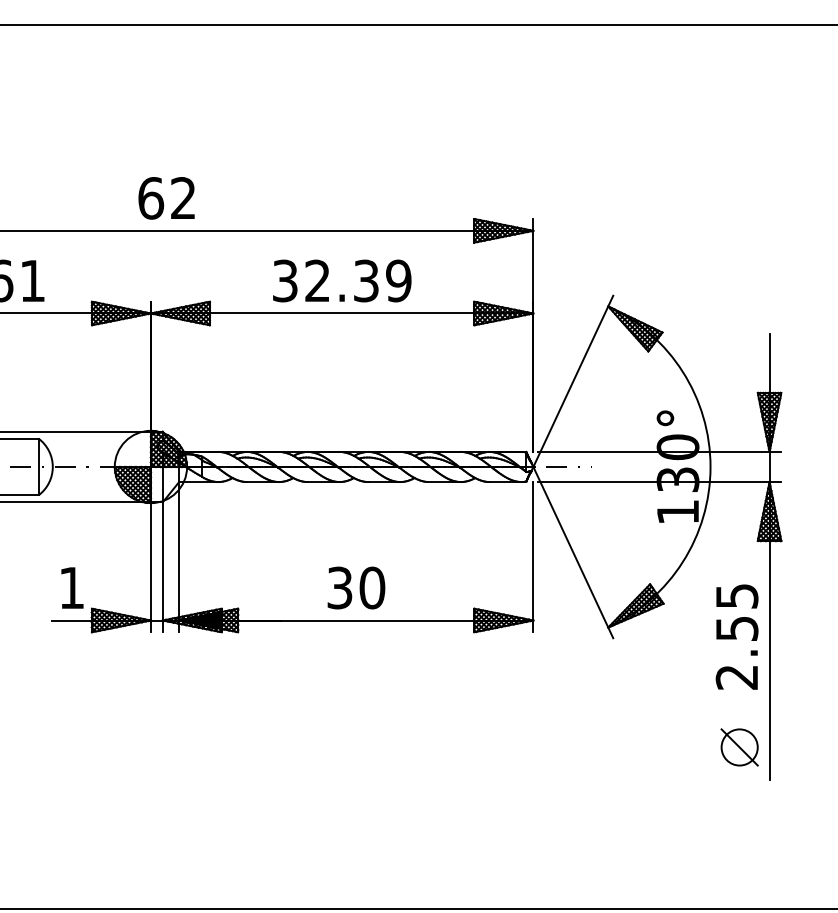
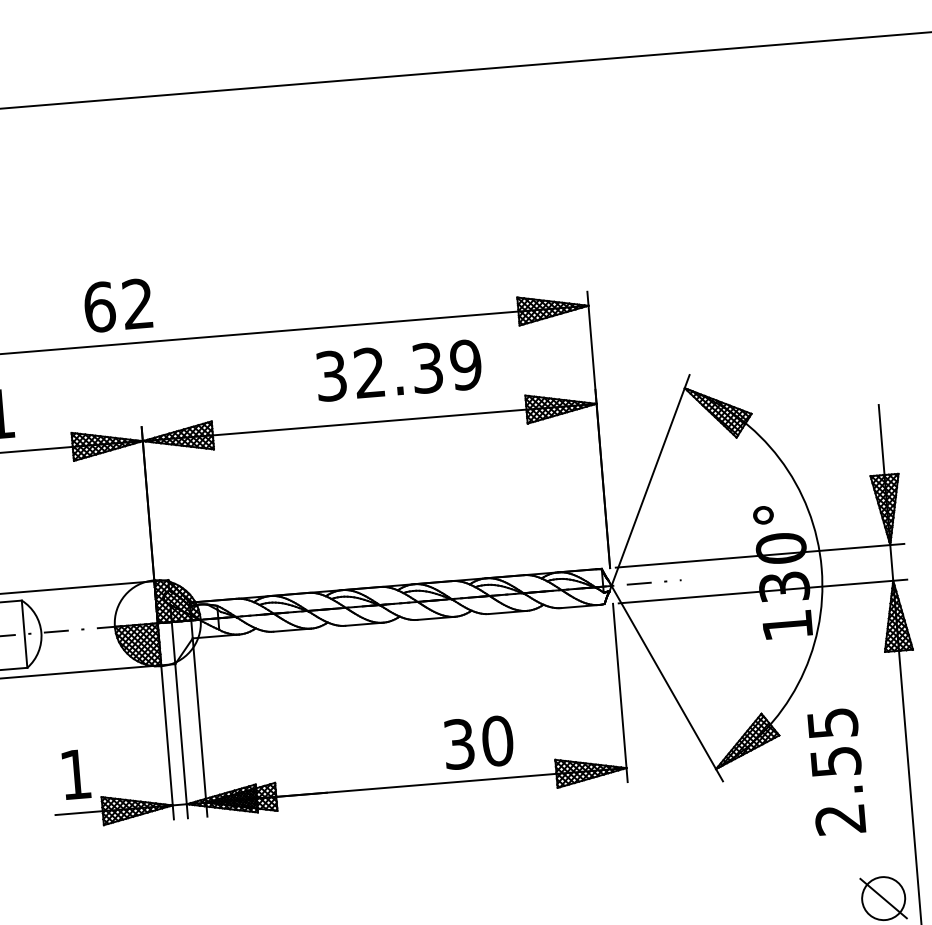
text: (166, 198) -> (118, 305), moved
text: (342, 280) -> (399, 369), moved
text: (356, 587) -> (478, 742), moved
text: (736, 636) -> (835, 771), moved

